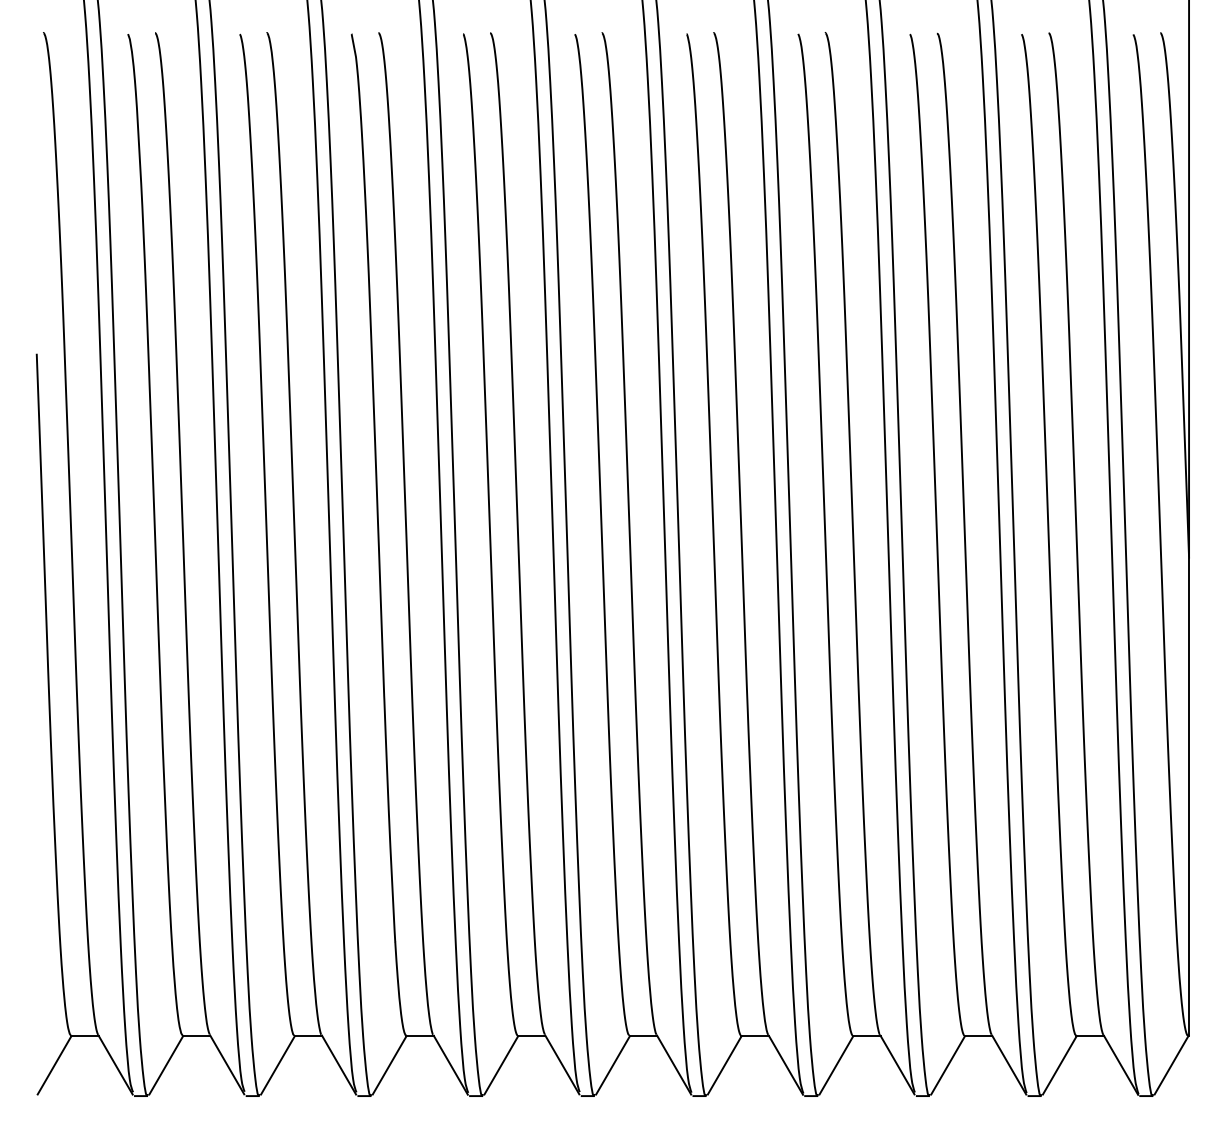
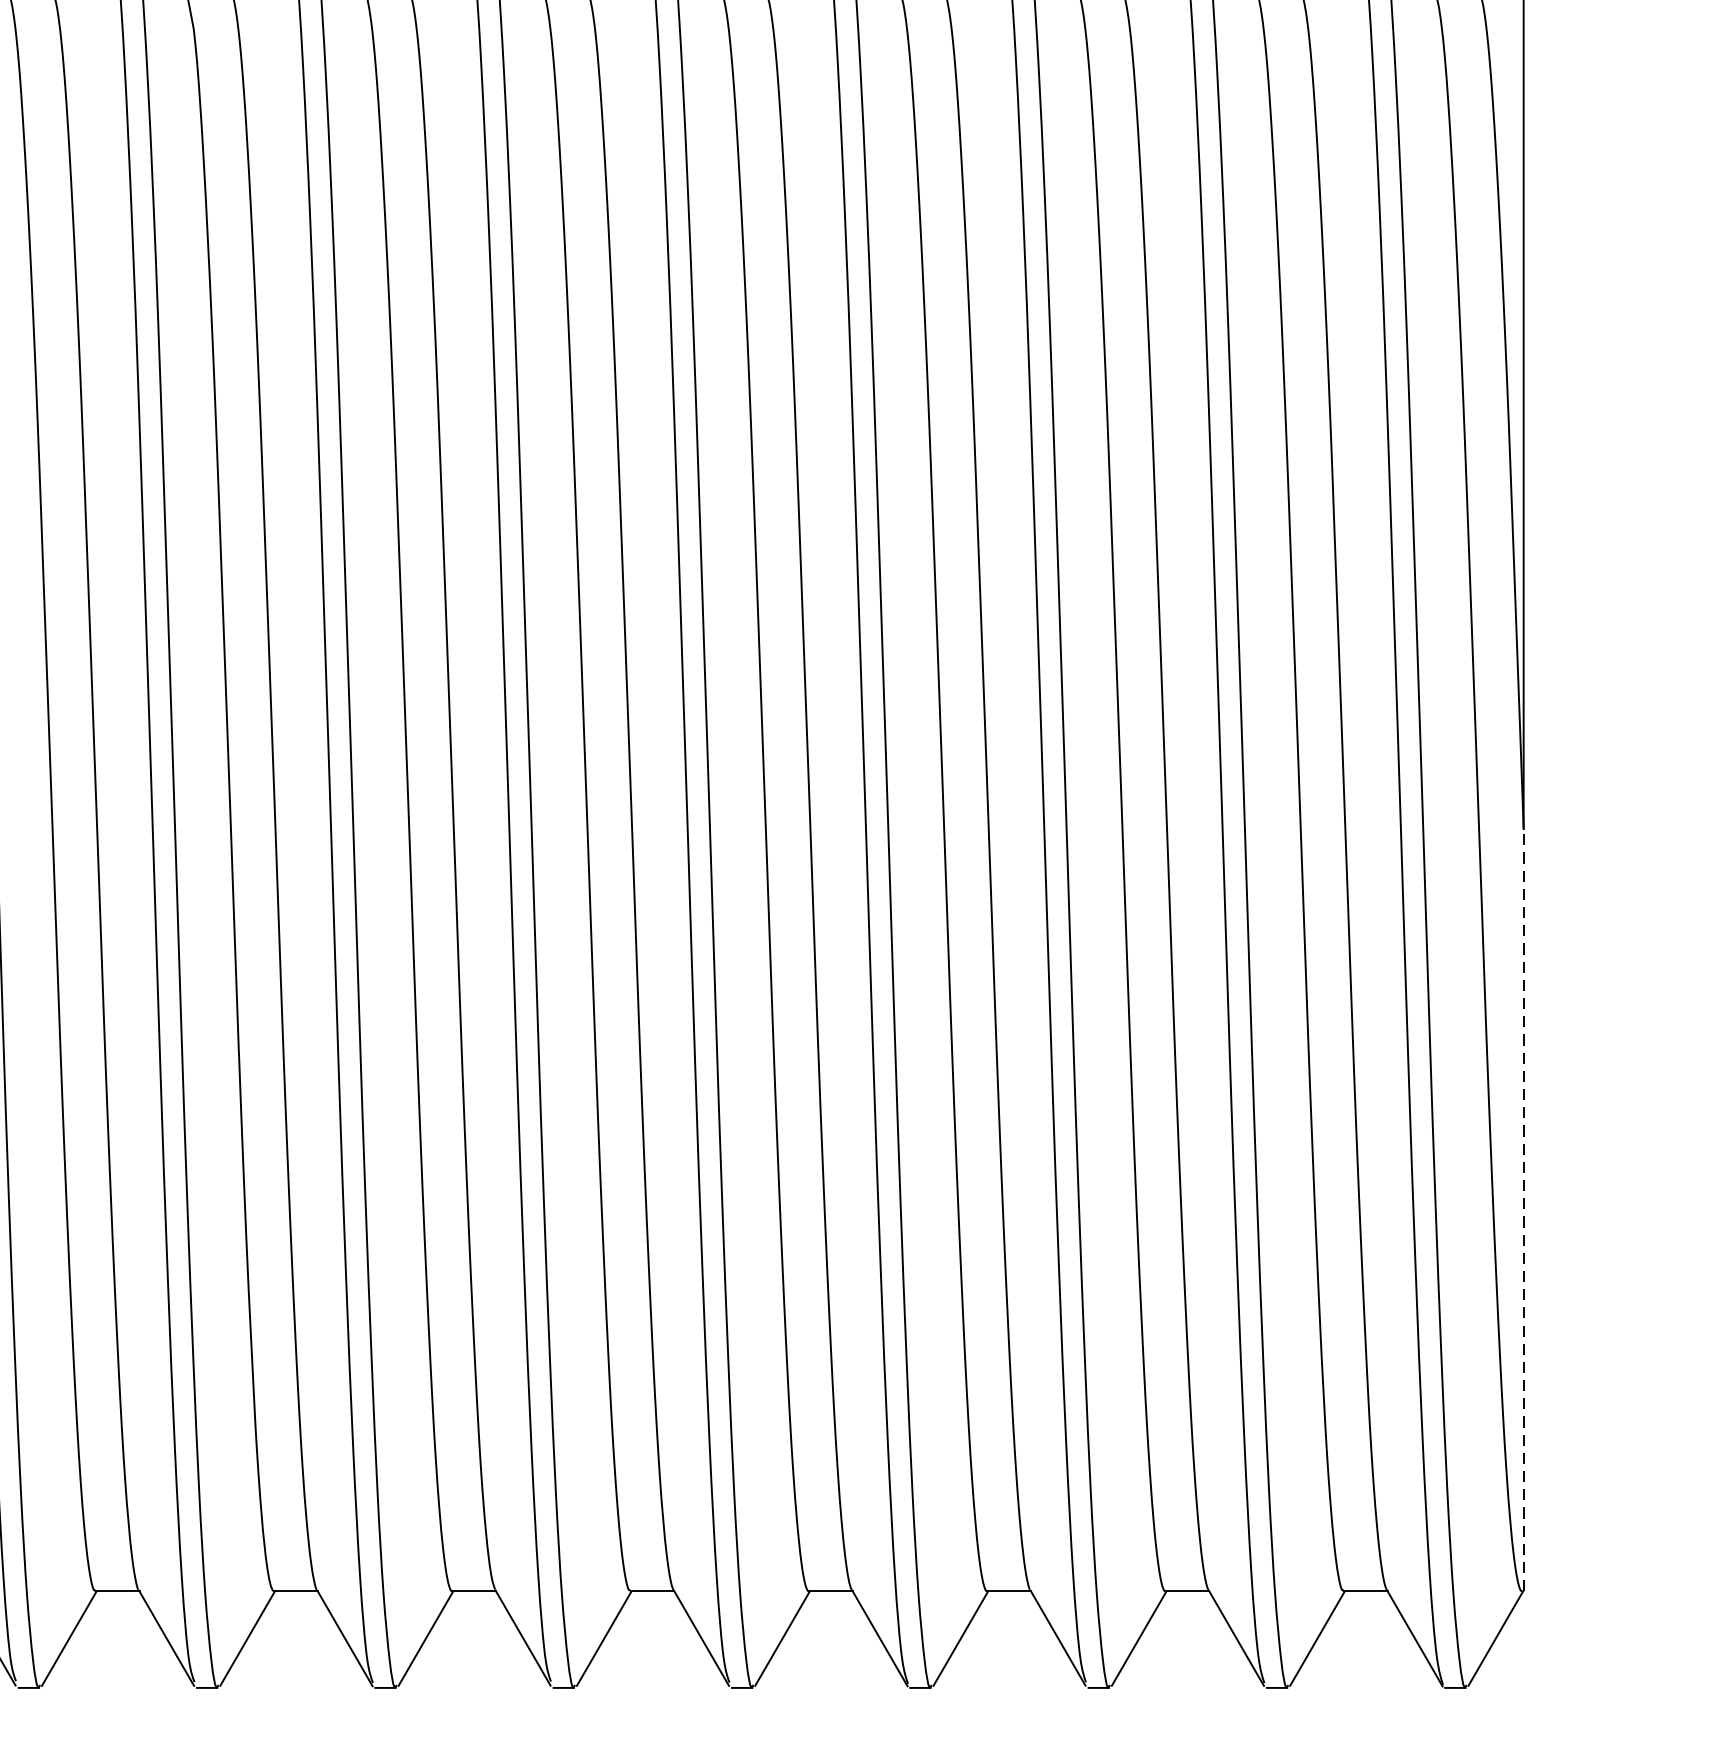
line: (1189, 796) -> (1524, 1209), solid -> dashed

